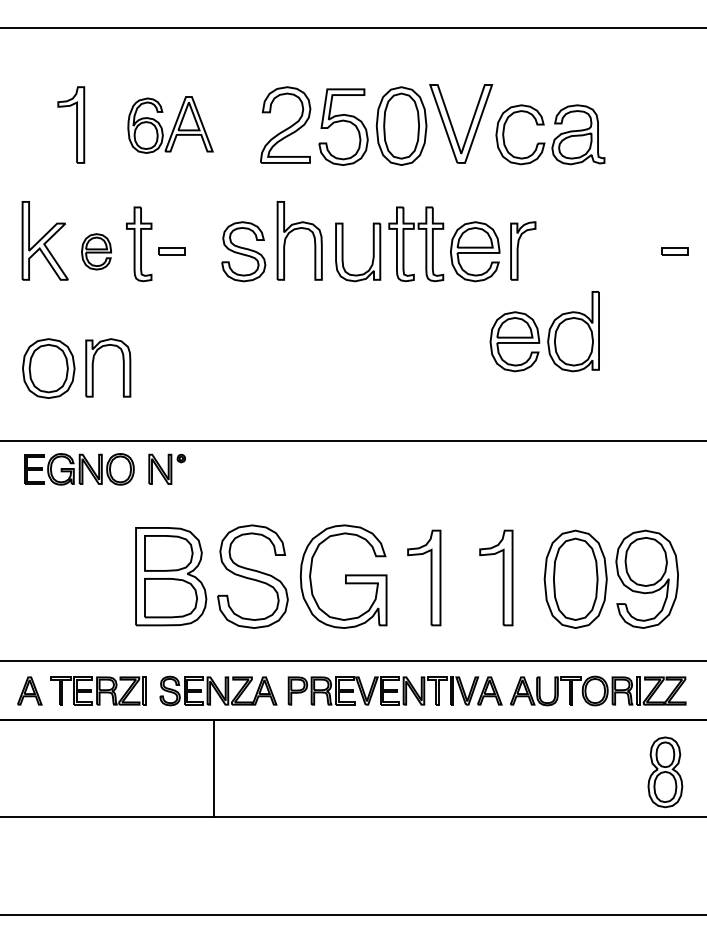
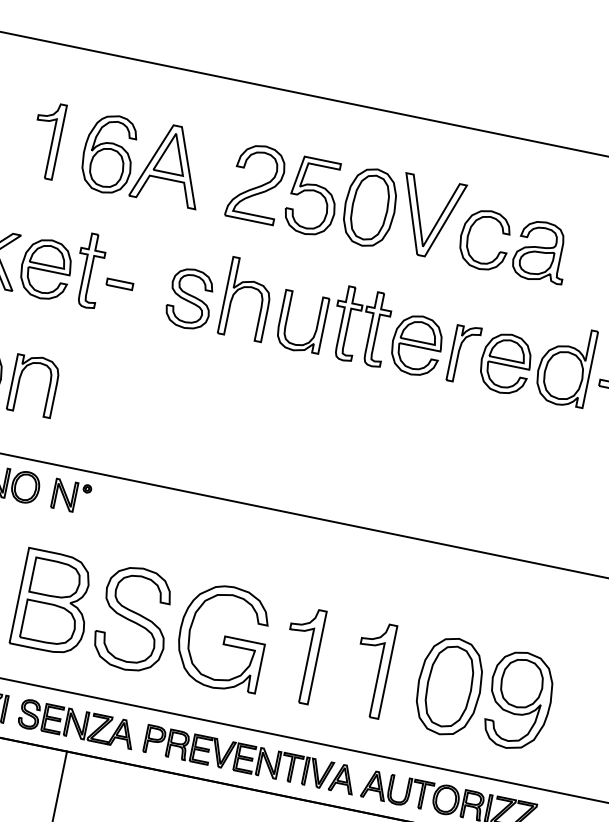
part: (170, 124) -> (143, 159), size x1.43
part: (96, 251) -> (45, 269), size x1.67
part: (544, 331) -> (536, 359), moved

